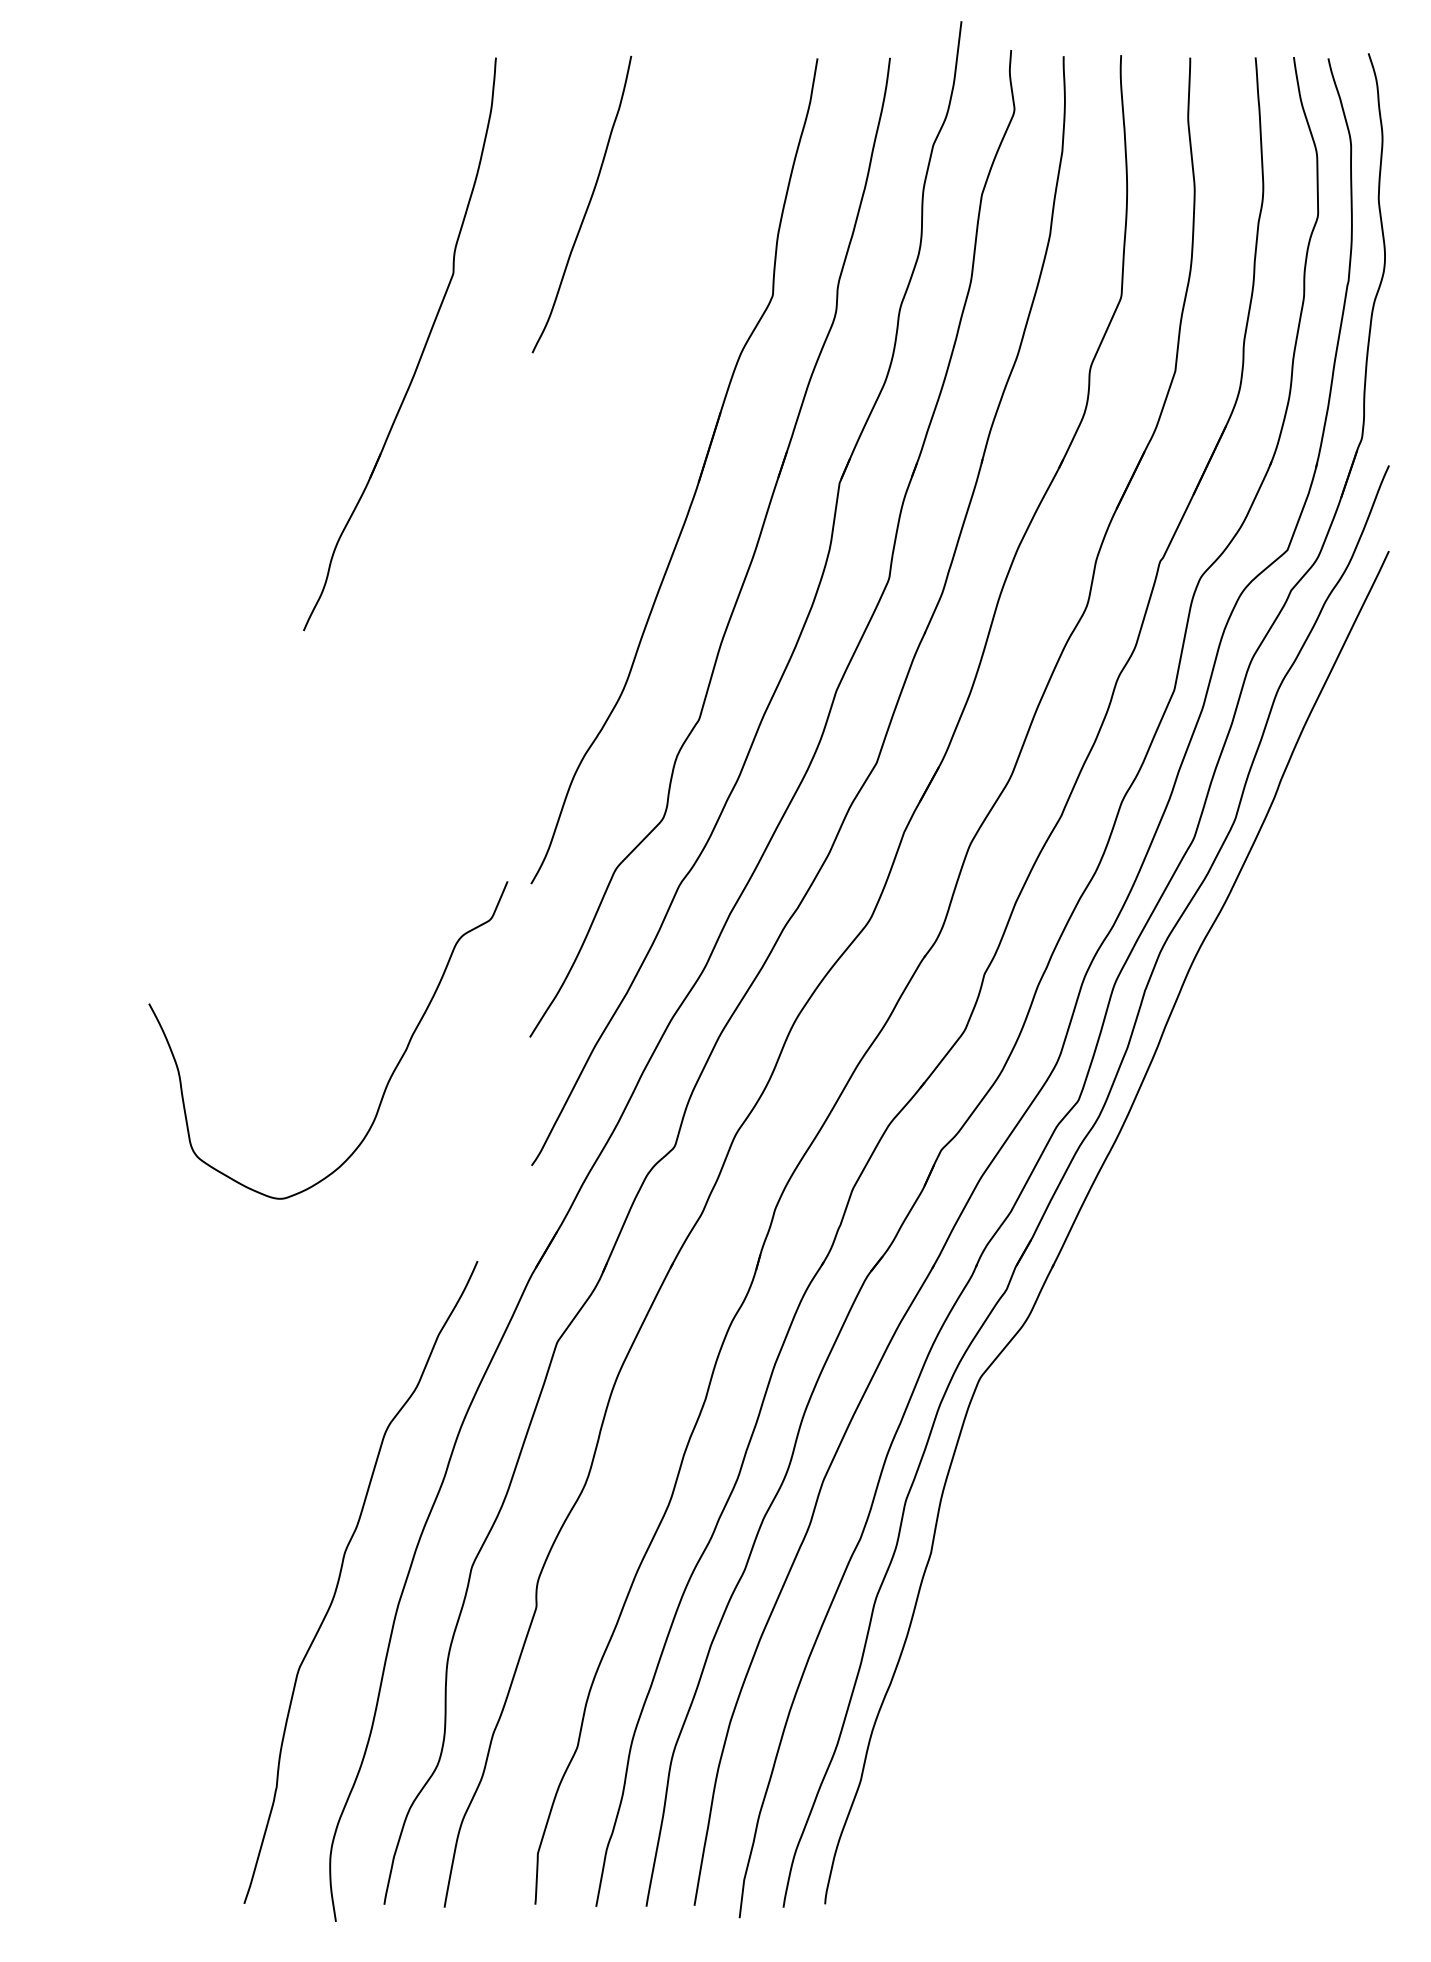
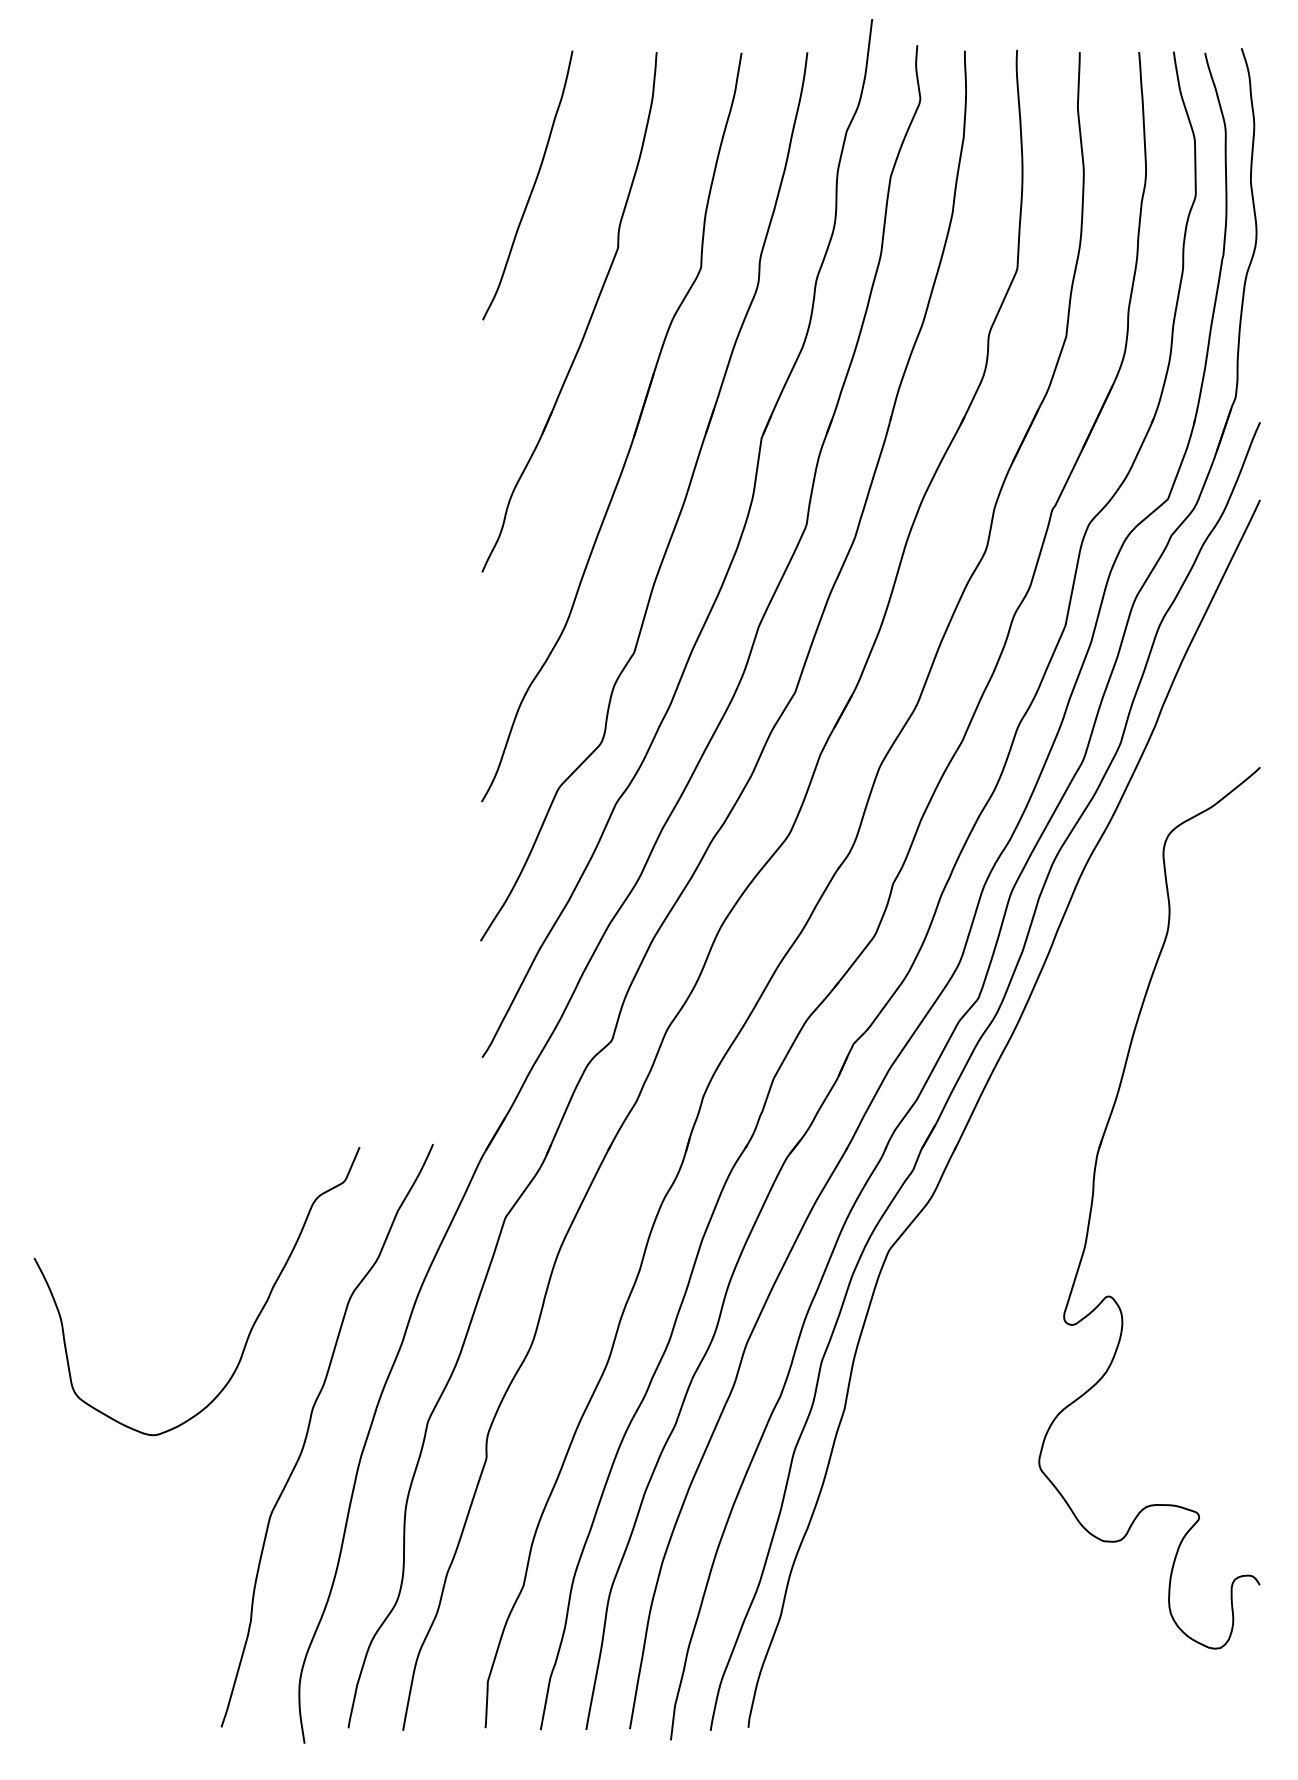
part: (421, 352) -> (589, 319), moved
curve: (392, 1071) -> (255, 1319), moved
part: (1205, 1321) -> (1093, 1198), added

